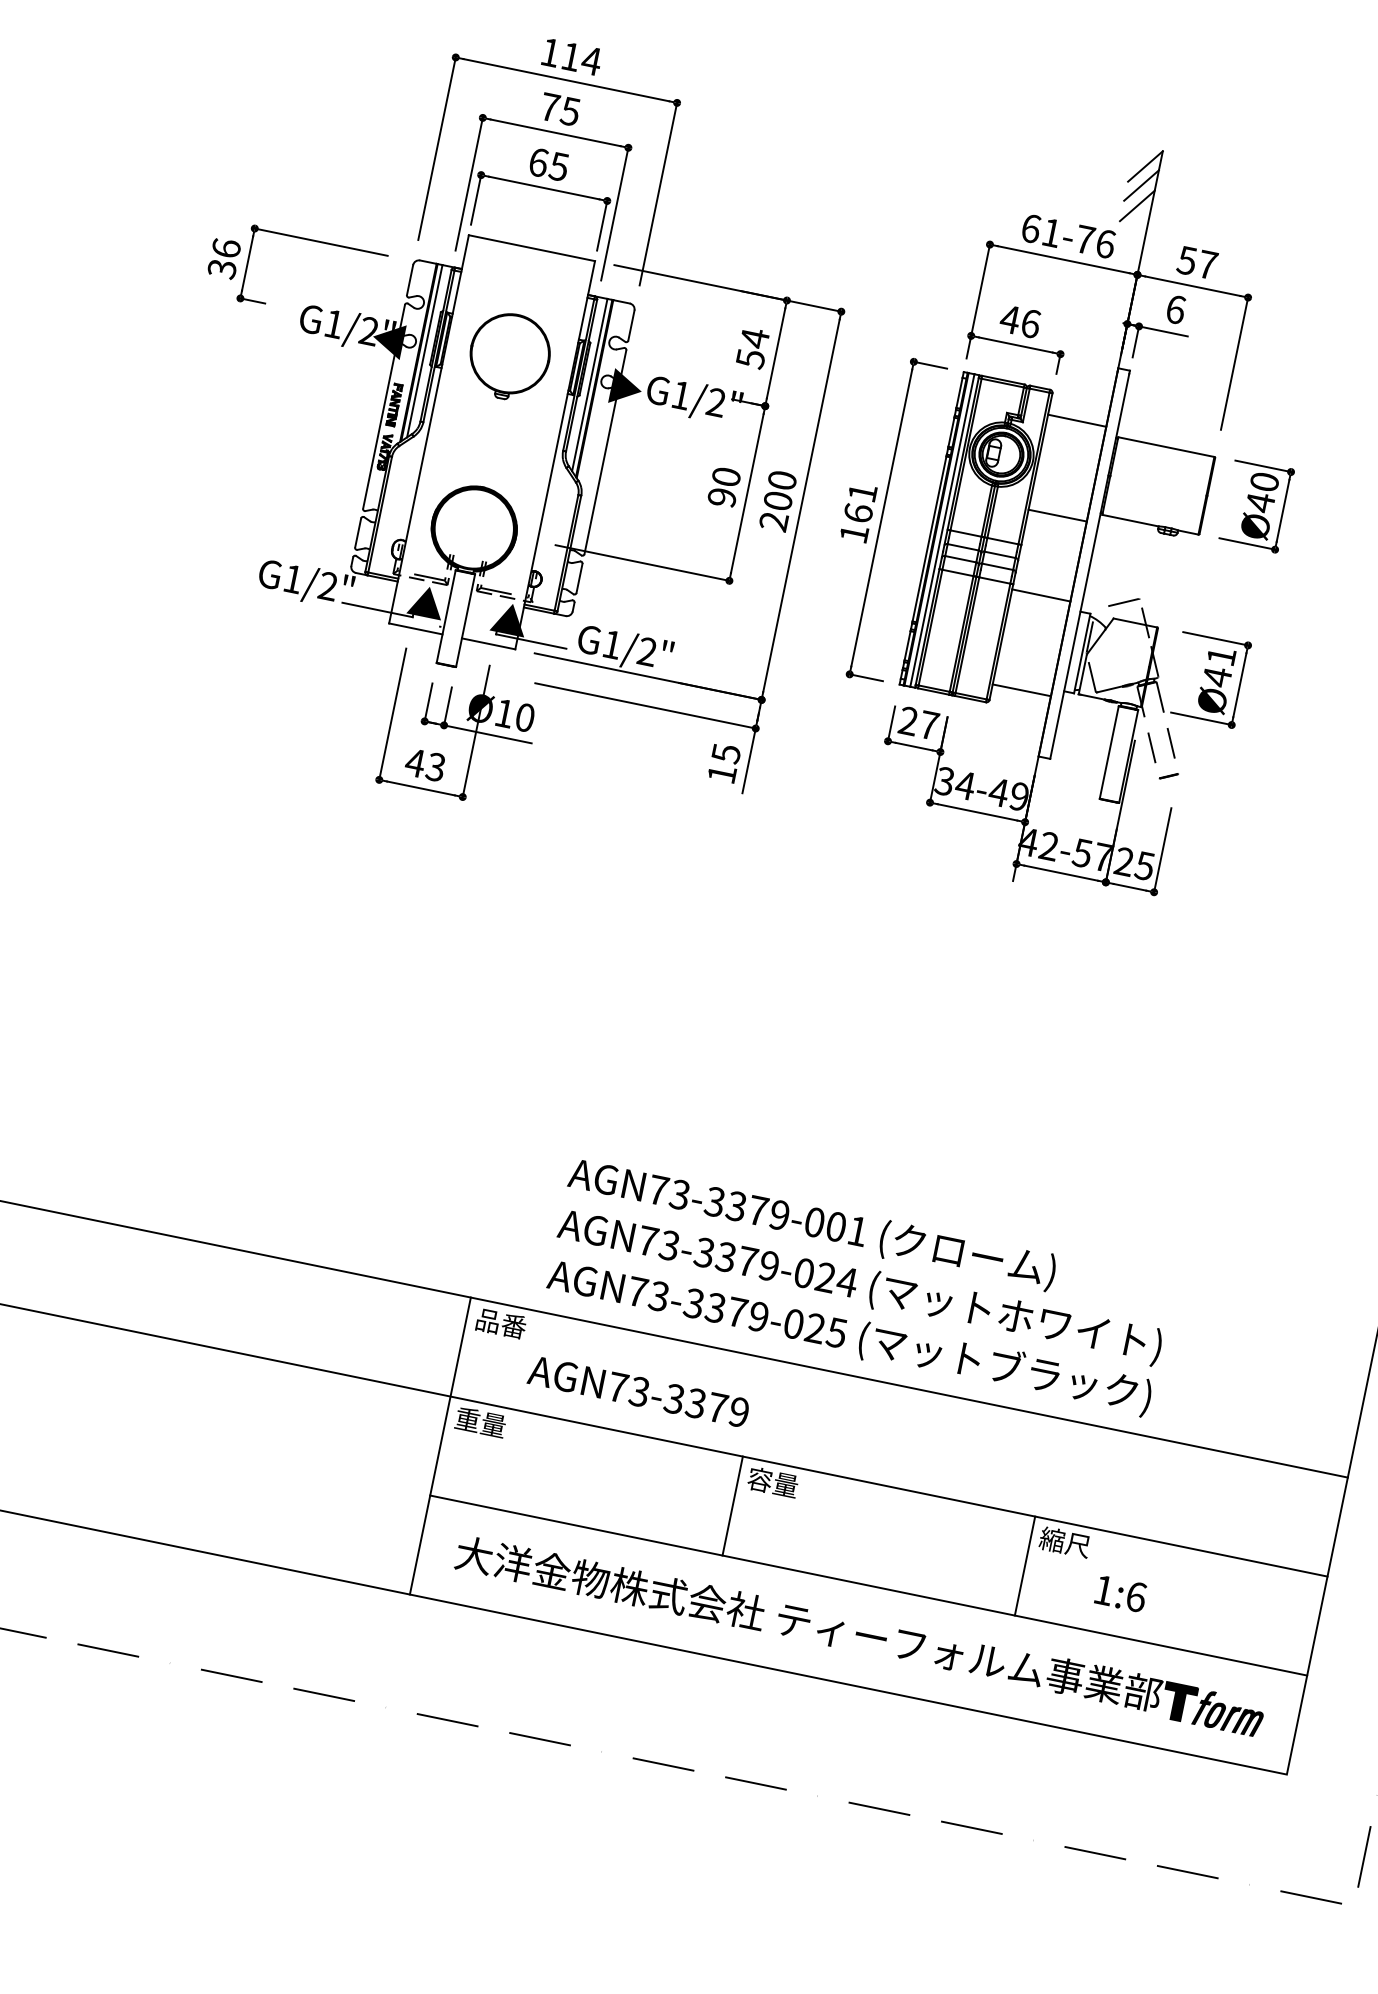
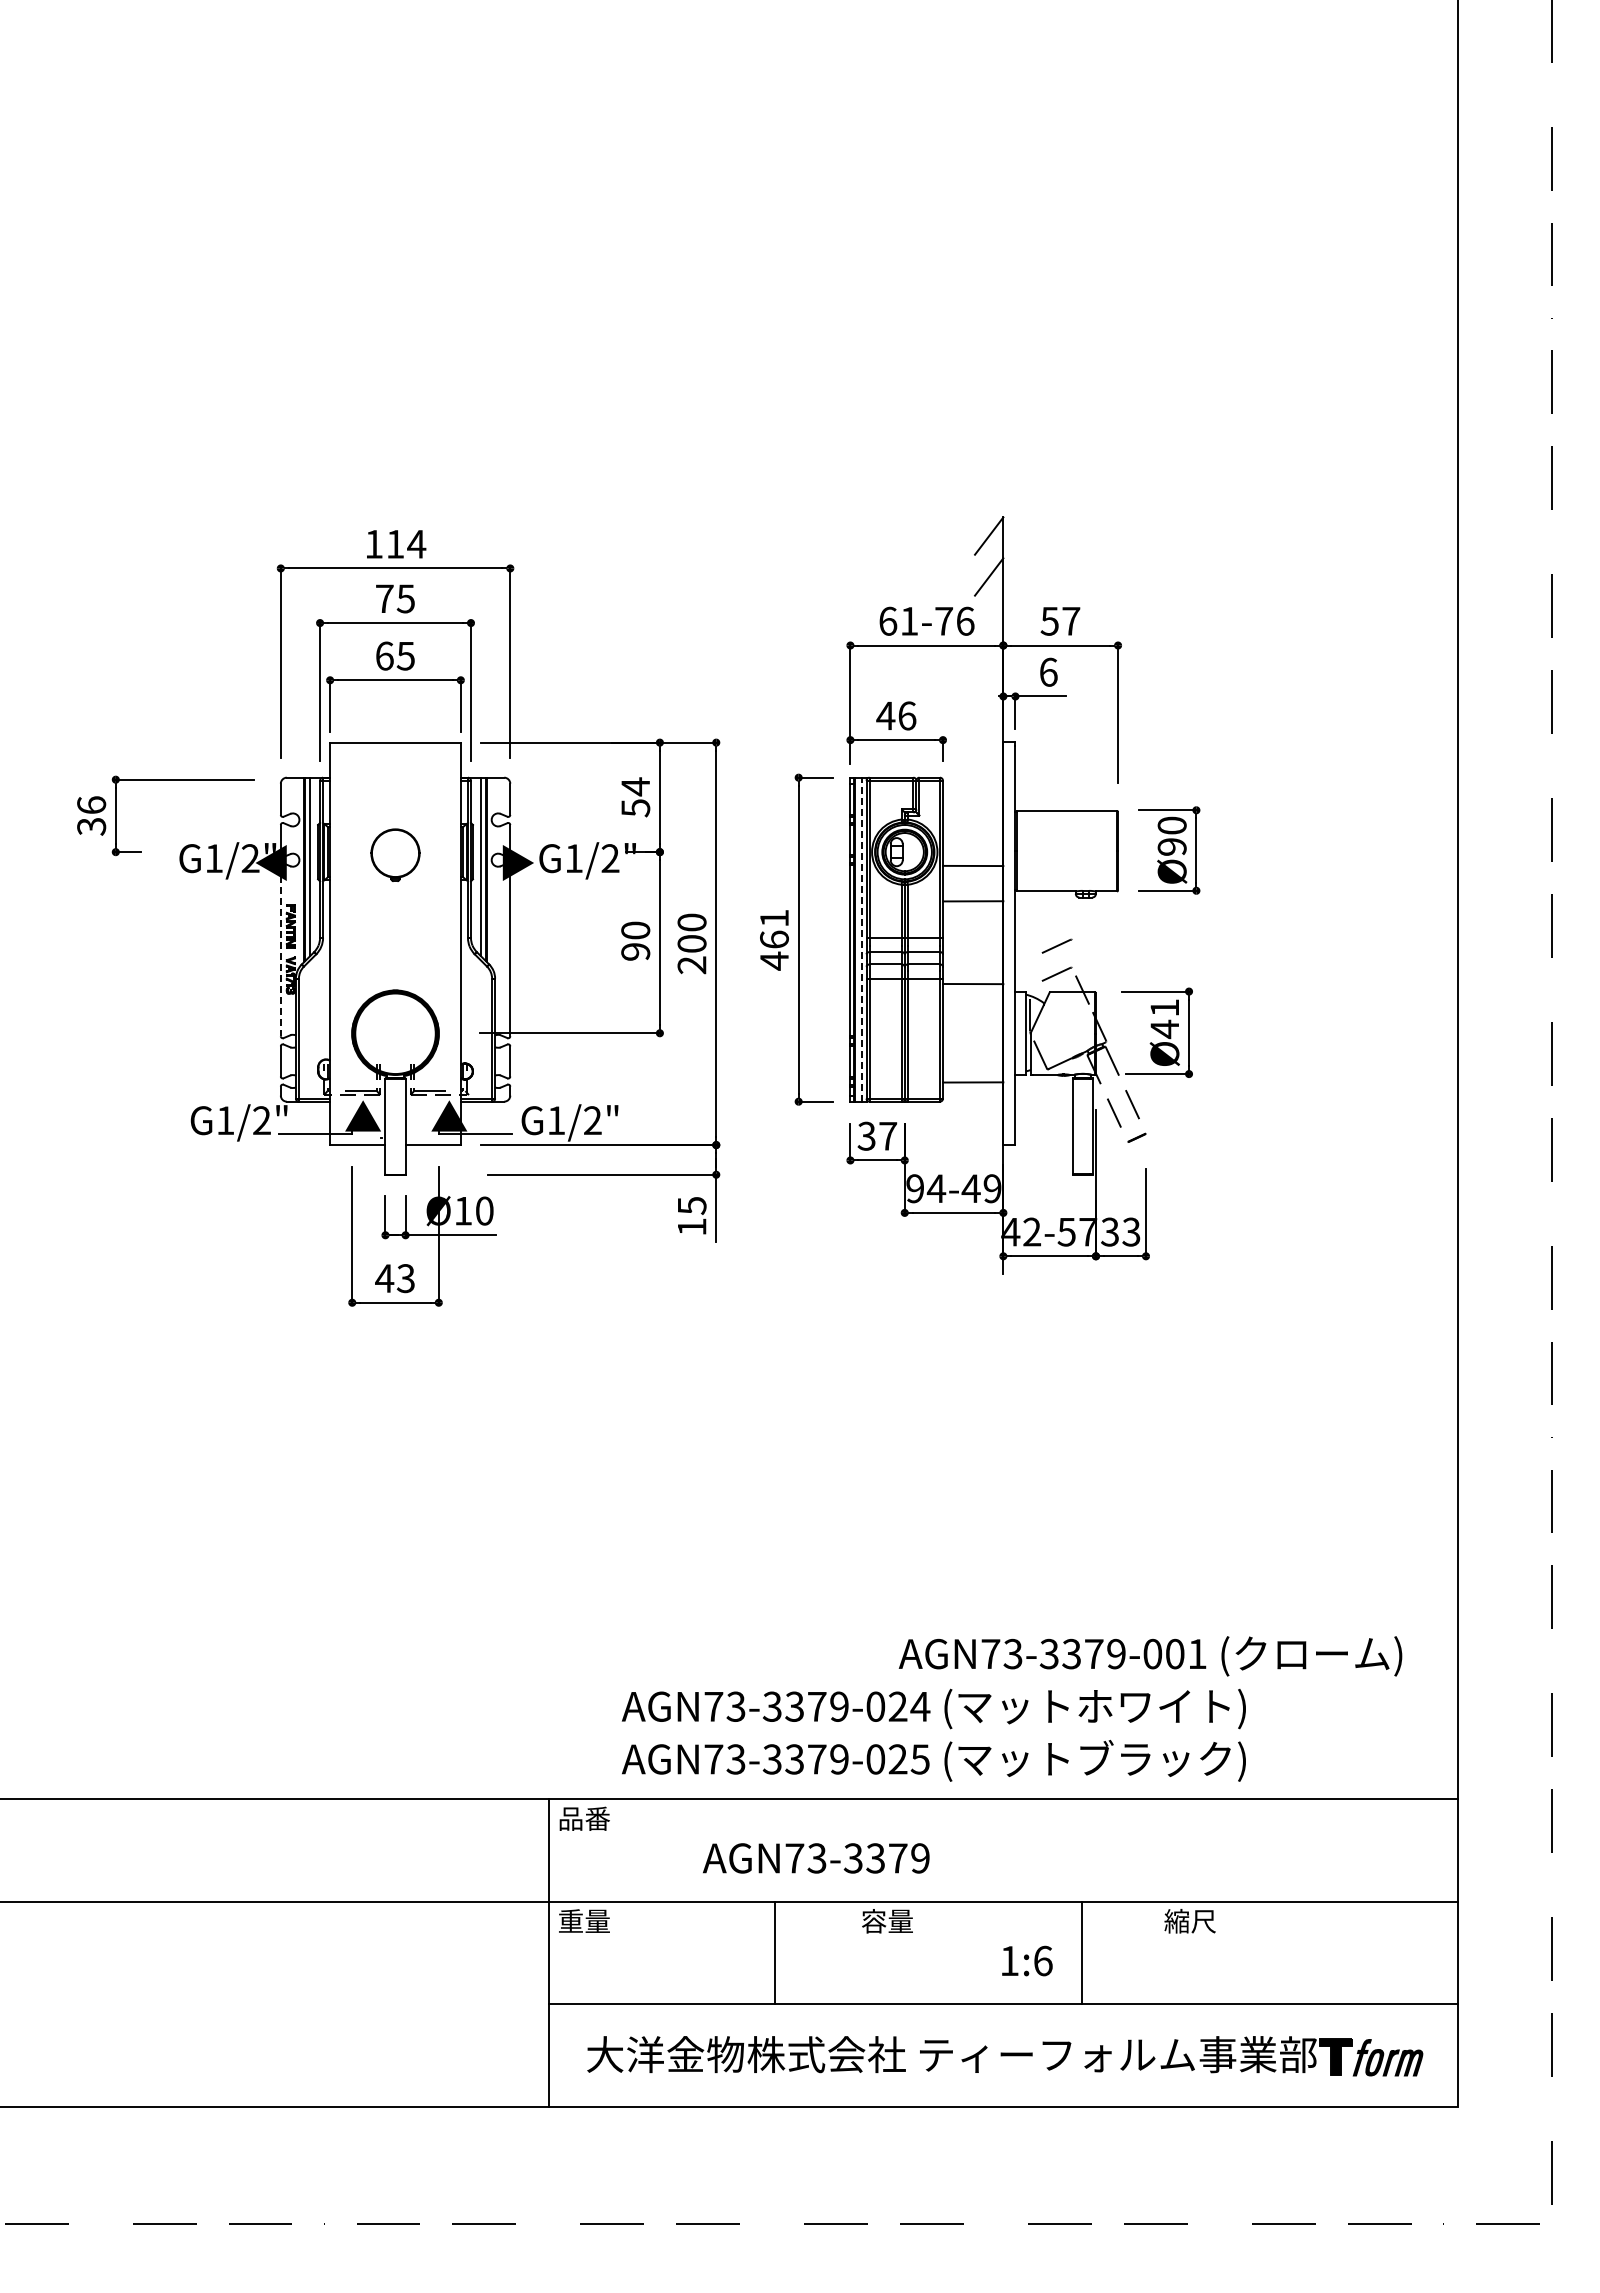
line: (1141, 185) -> (989, 555), removed
part: (509, 357) -> (395, 855), size x0.6
line: (1077, 420) -> (973, 865), moved
line: (379, 425) -> (280, 950), solid -> dashed
text: (1259, 502) -> (1171, 846), Ø40 -> Ø90
line: (942, 530) -> (861, 939), solid -> dashed
text: (854, 533) -> (774, 960), 161 -> 461
line: (1129, 574) -> (1056, 945), added
text: (908, 721) -> (866, 1136), 27 -> 37
text: (944, 781) -> (914, 1188), 34-49 -> 94-49
text: (1134, 863) -> (1120, 1231), 25 -> 33
text: (812, 1224) -> (1150, 1656), moved
text: (638, 1391) -> (816, 1858), moved
line: (733, 1505) -> (775, 1952), moved
line: (1025, 1565) -> (1082, 1952), moved
text: (1121, 1593) -> (1027, 1960), moved

